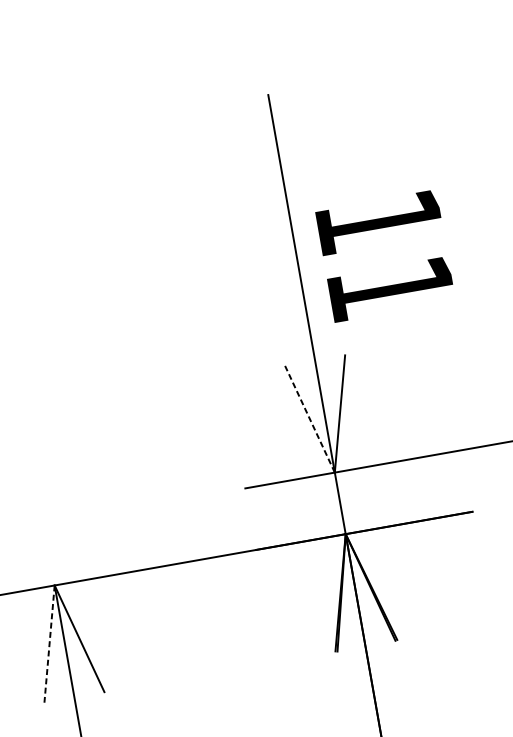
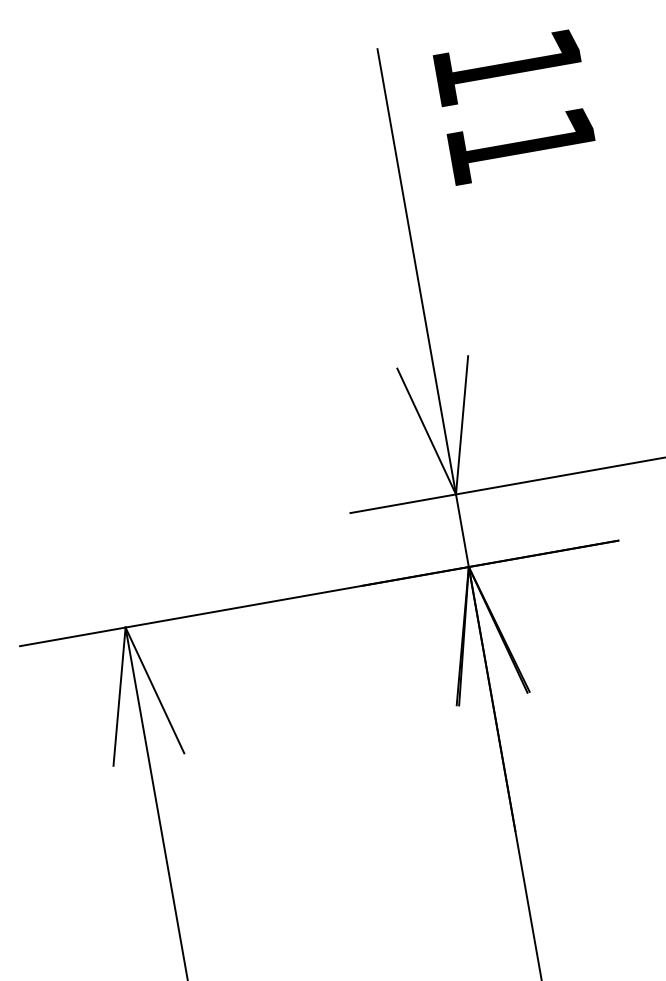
text: (383, 256) -> (513, 107), moved
line: (309, 419) -> (426, 431), dashed -> solid
line: (49, 644) -> (119, 697), dashed -> solid

